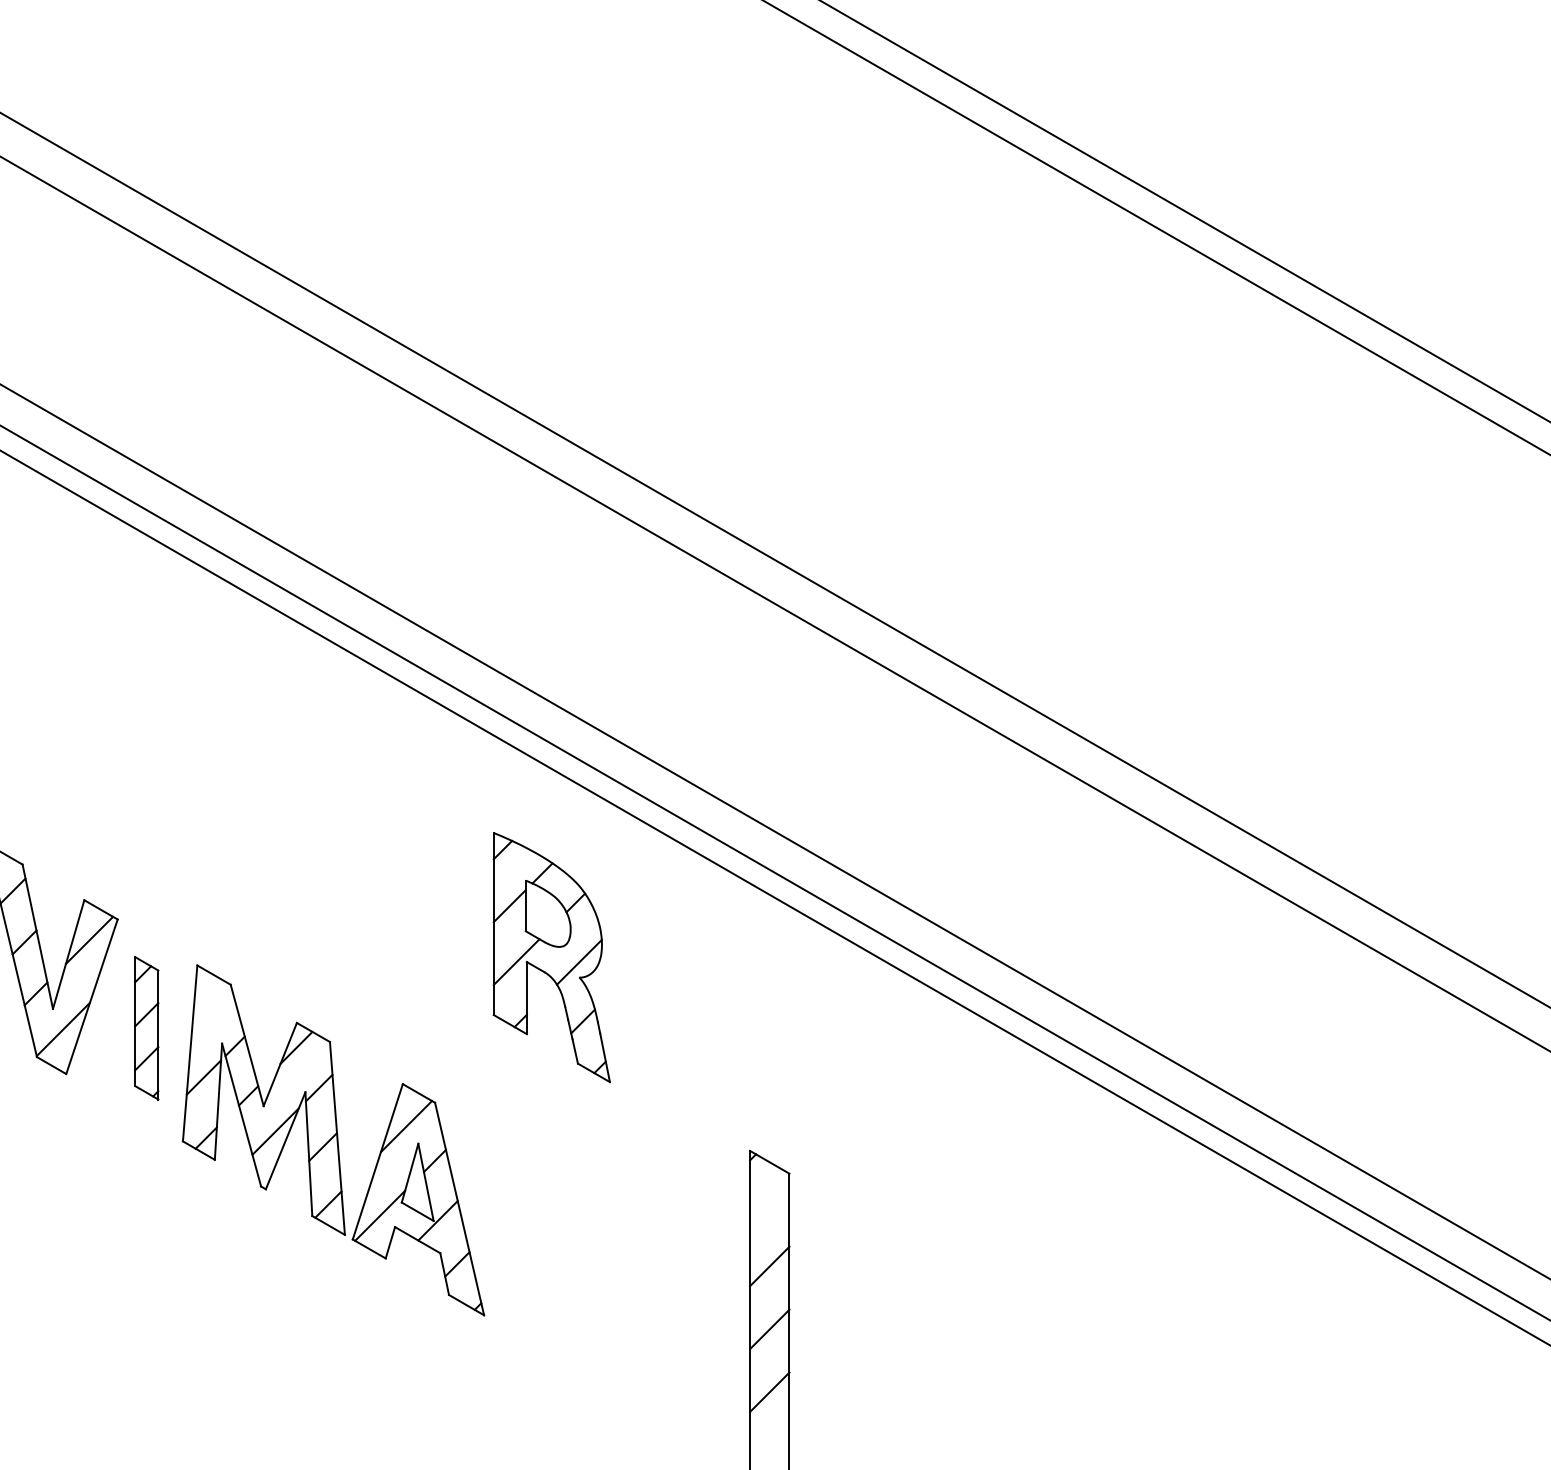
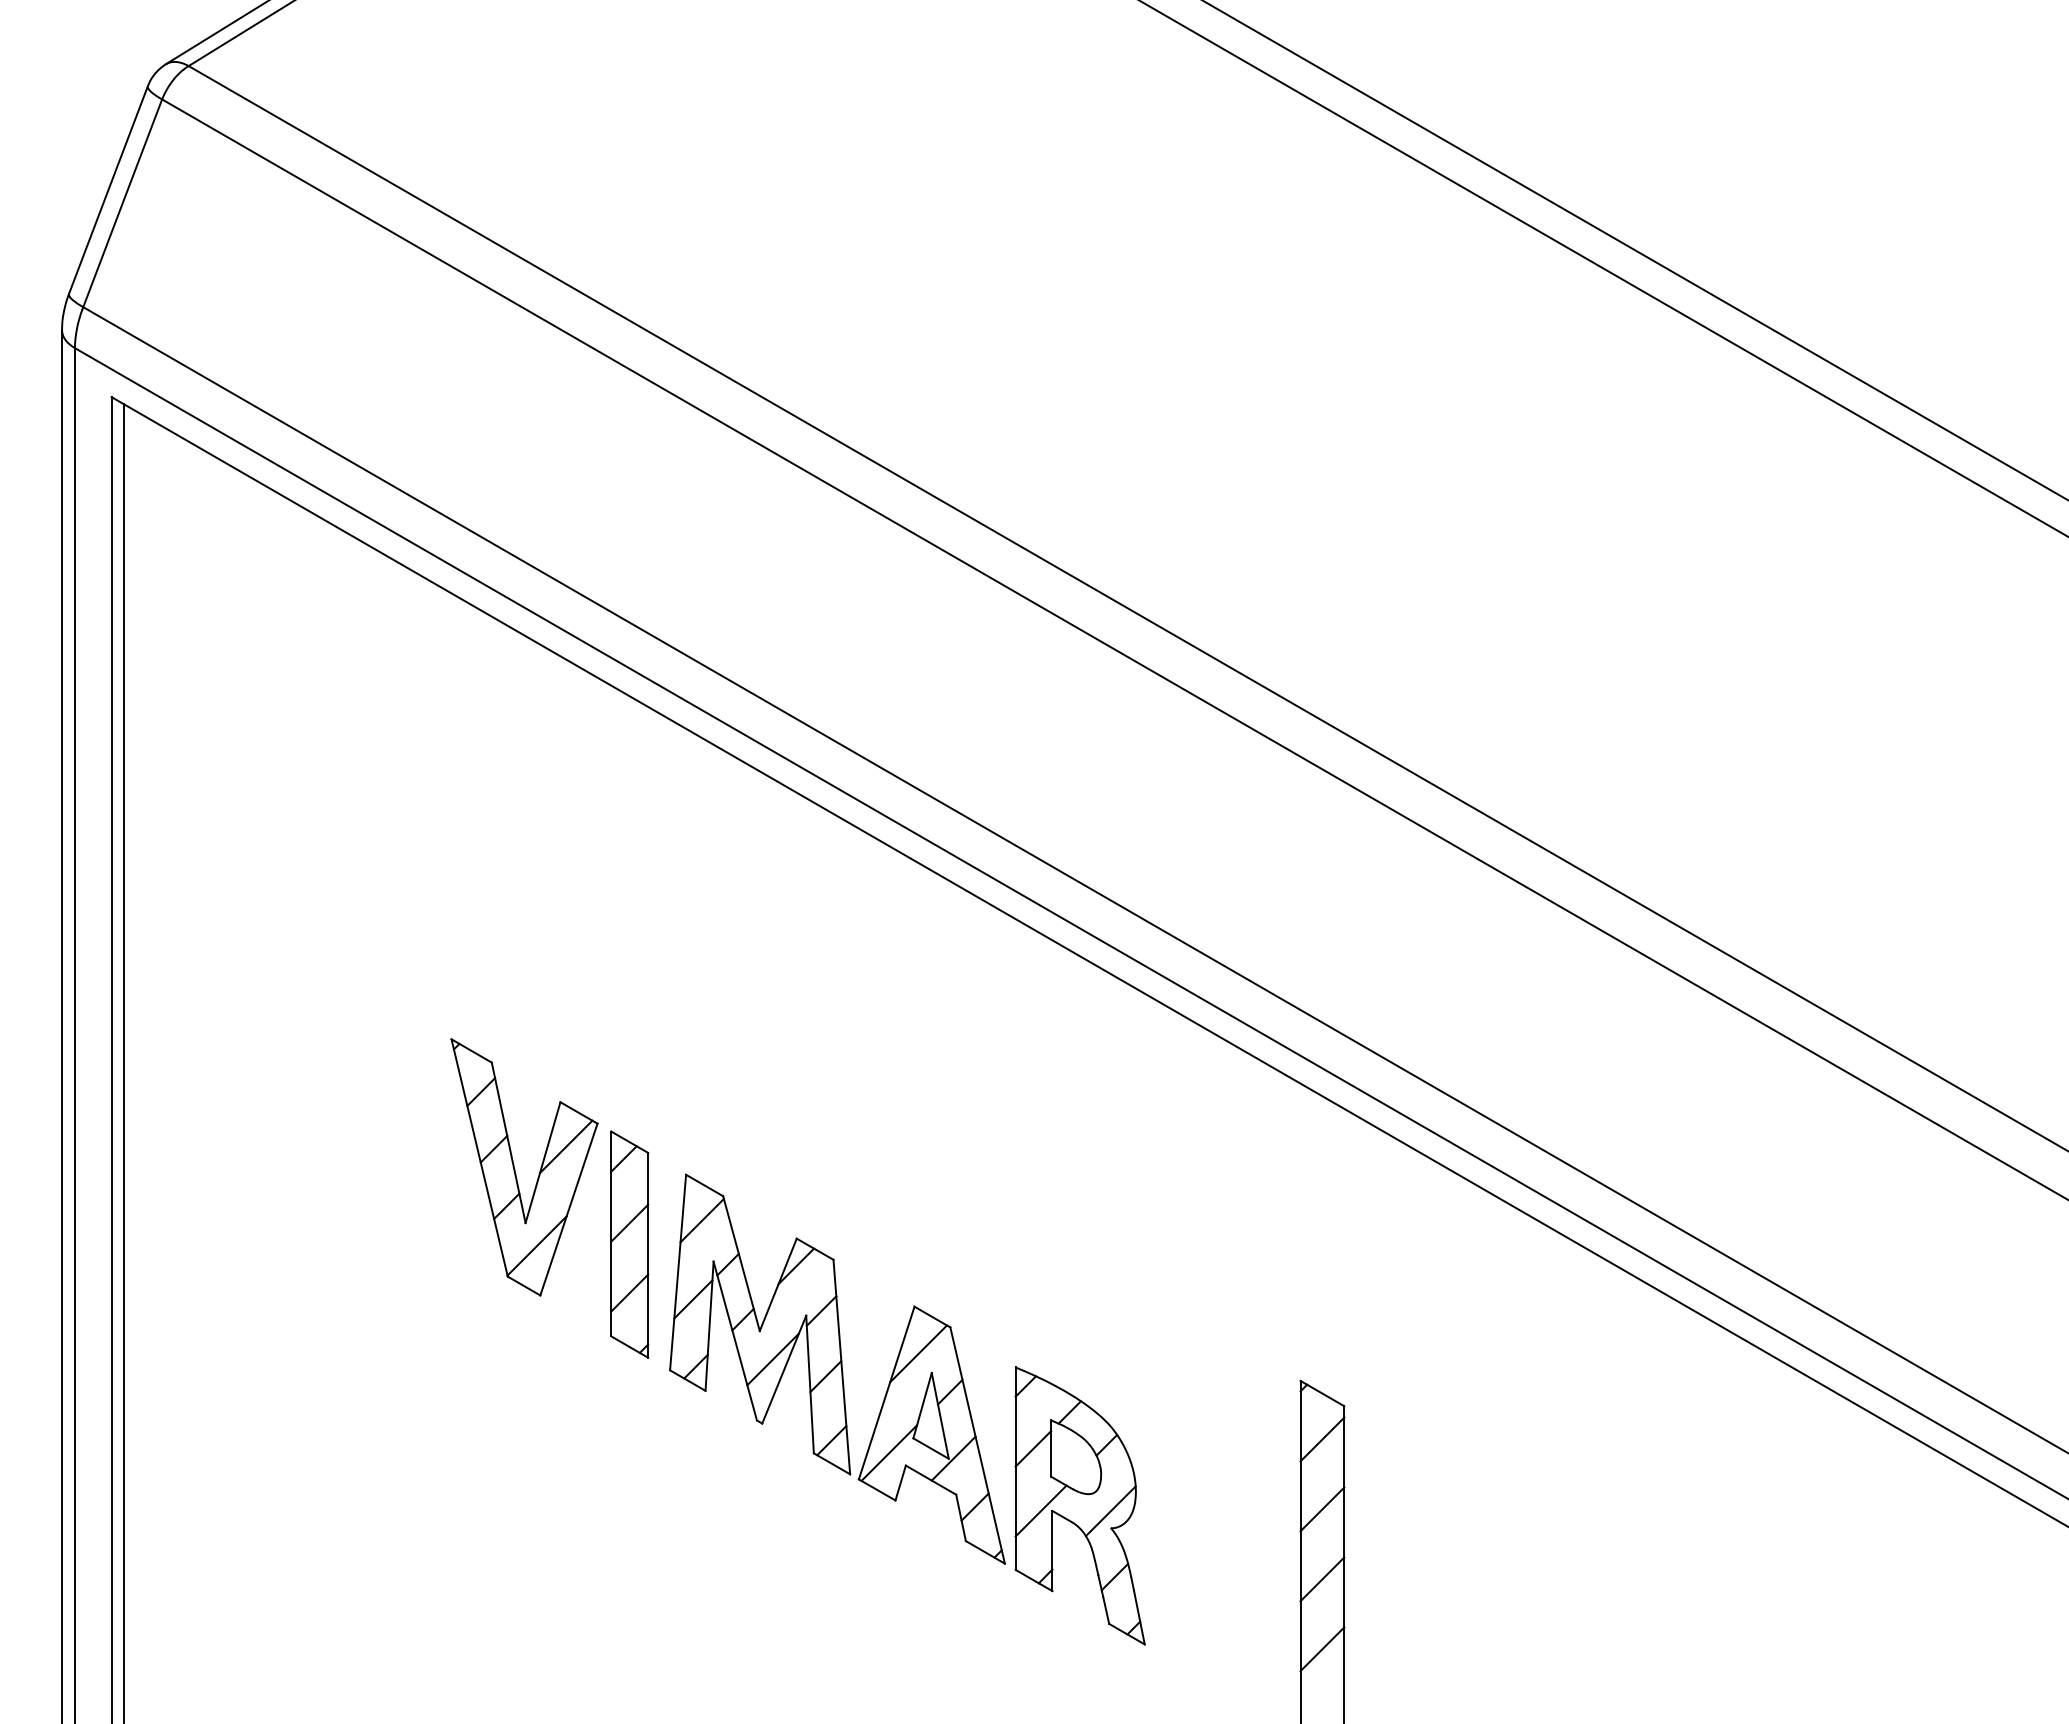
part: (551, 957) -> (1079, 1505), moved
line: (211, 1006) -> (701, 1220), added
part: (146, 1028) -> (629, 1244), size x1.43
line: (769, 1203) -> (1322, 1439), added

